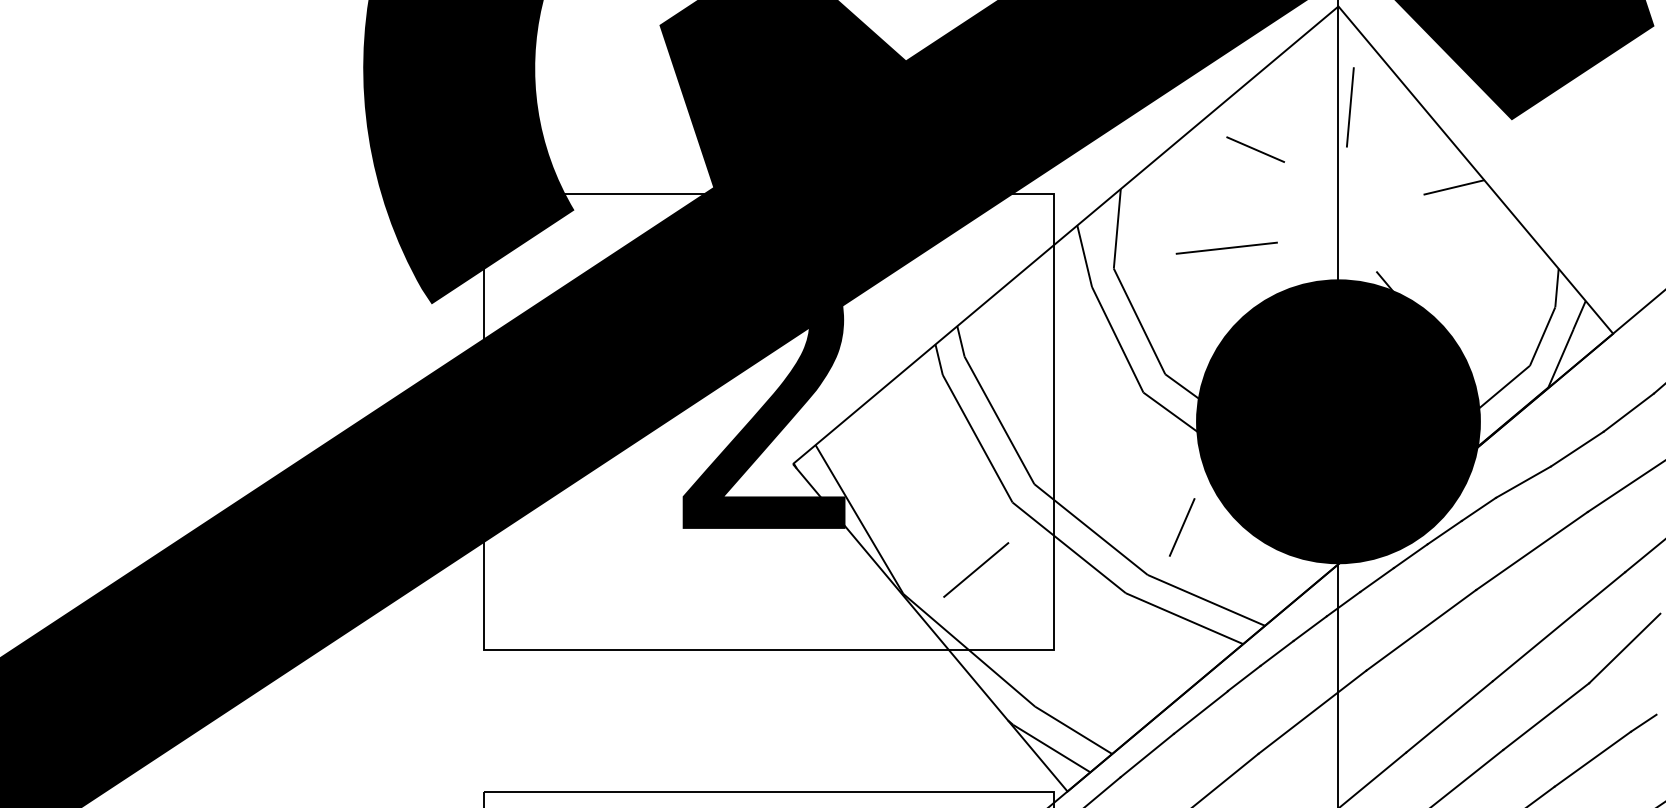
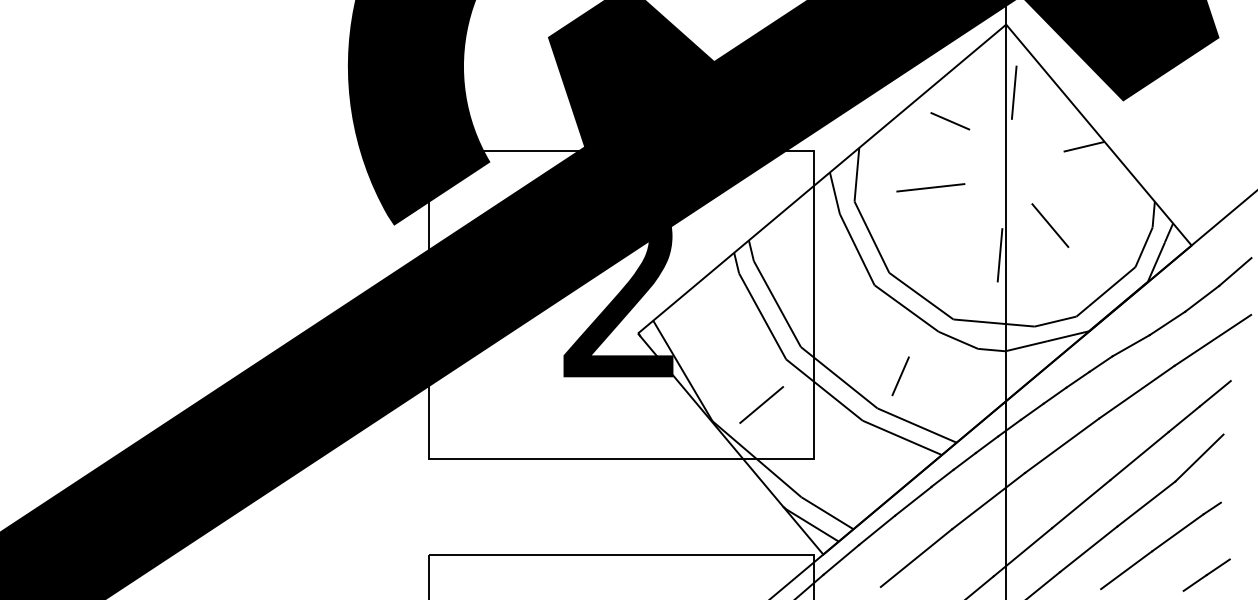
fill: (1338, 421) -> (1006, 304), removed

